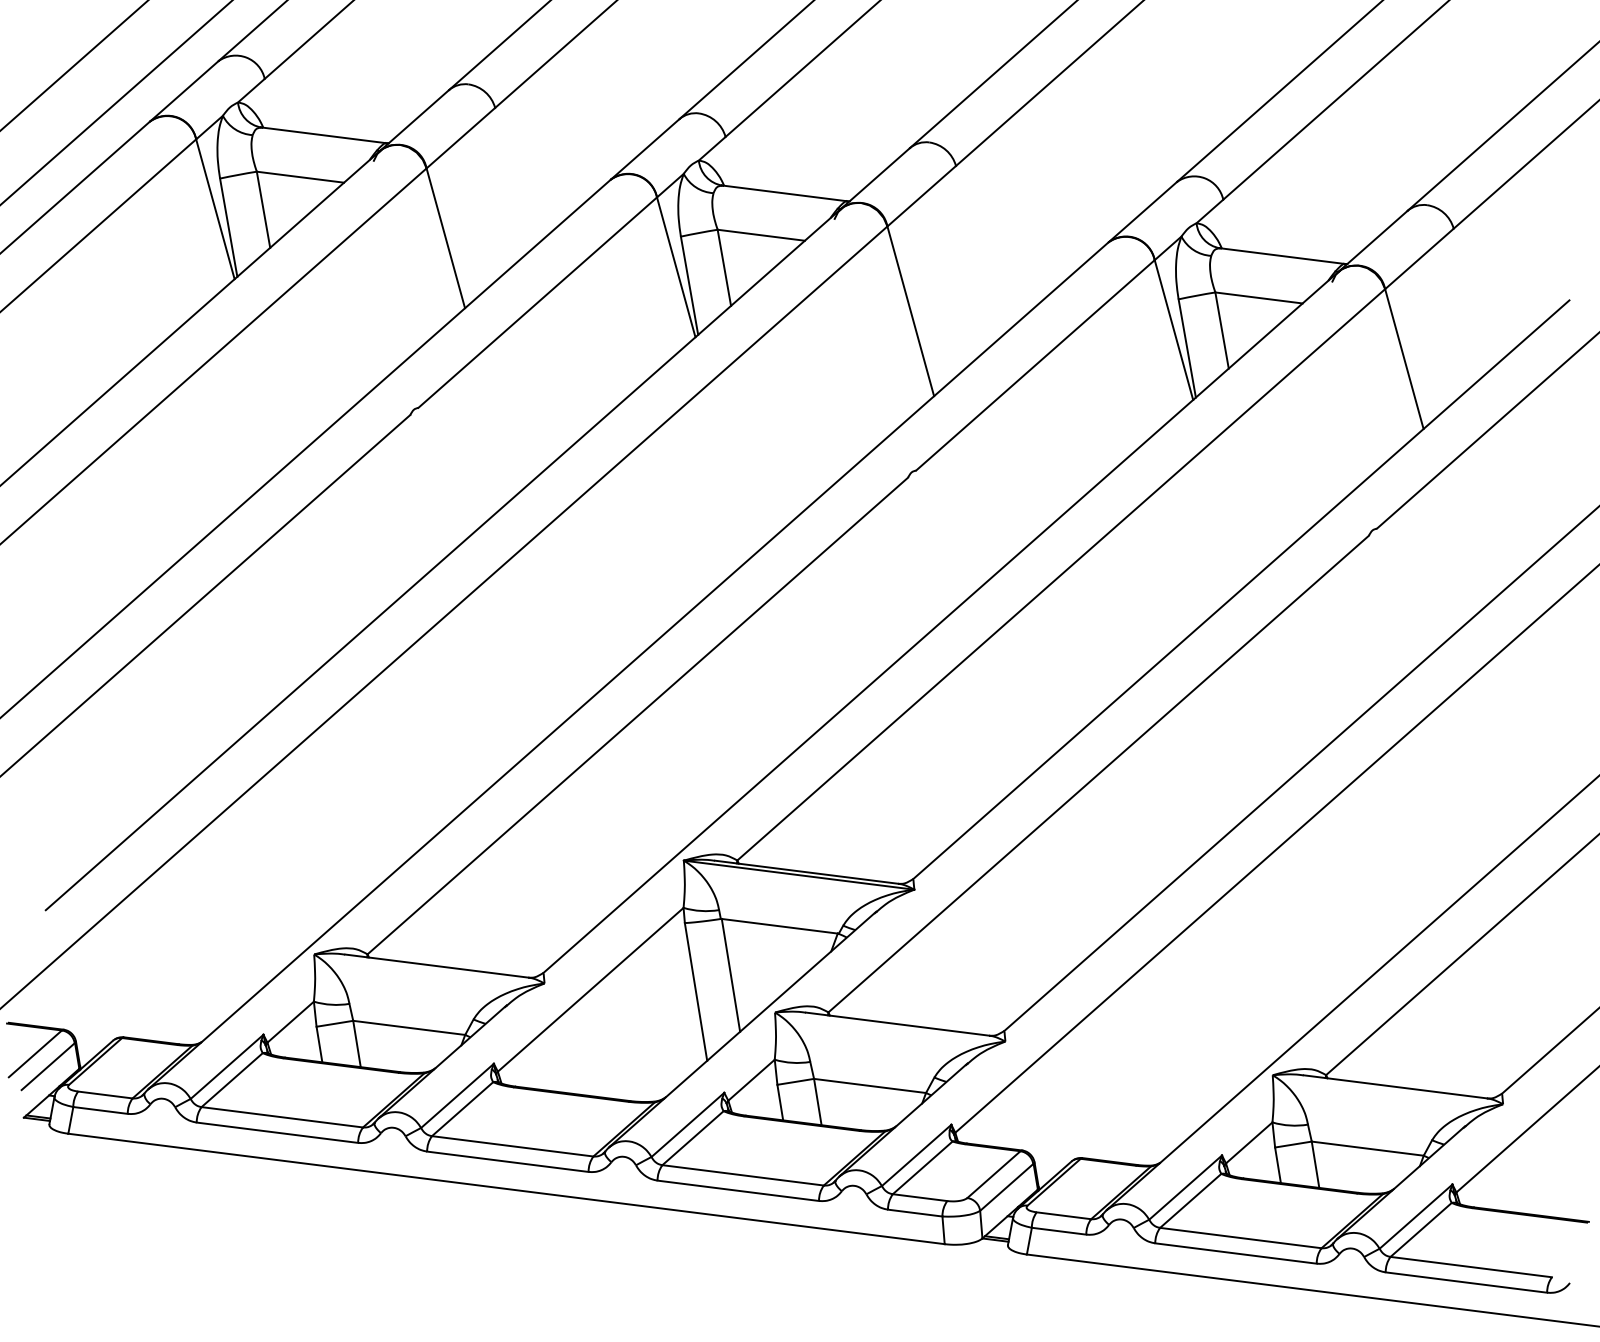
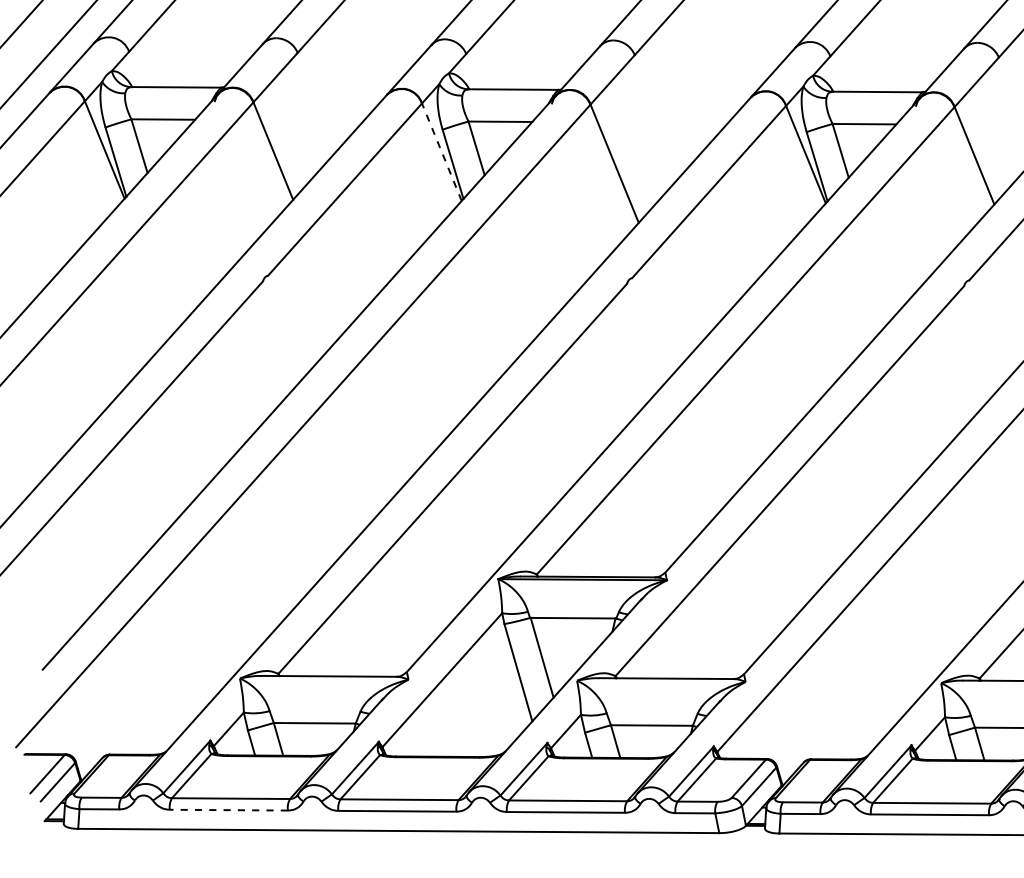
line: (676, 267) -> (442, 152), solid -> dashed
line: (276, 1132) -> (228, 810), solid -> dashed

